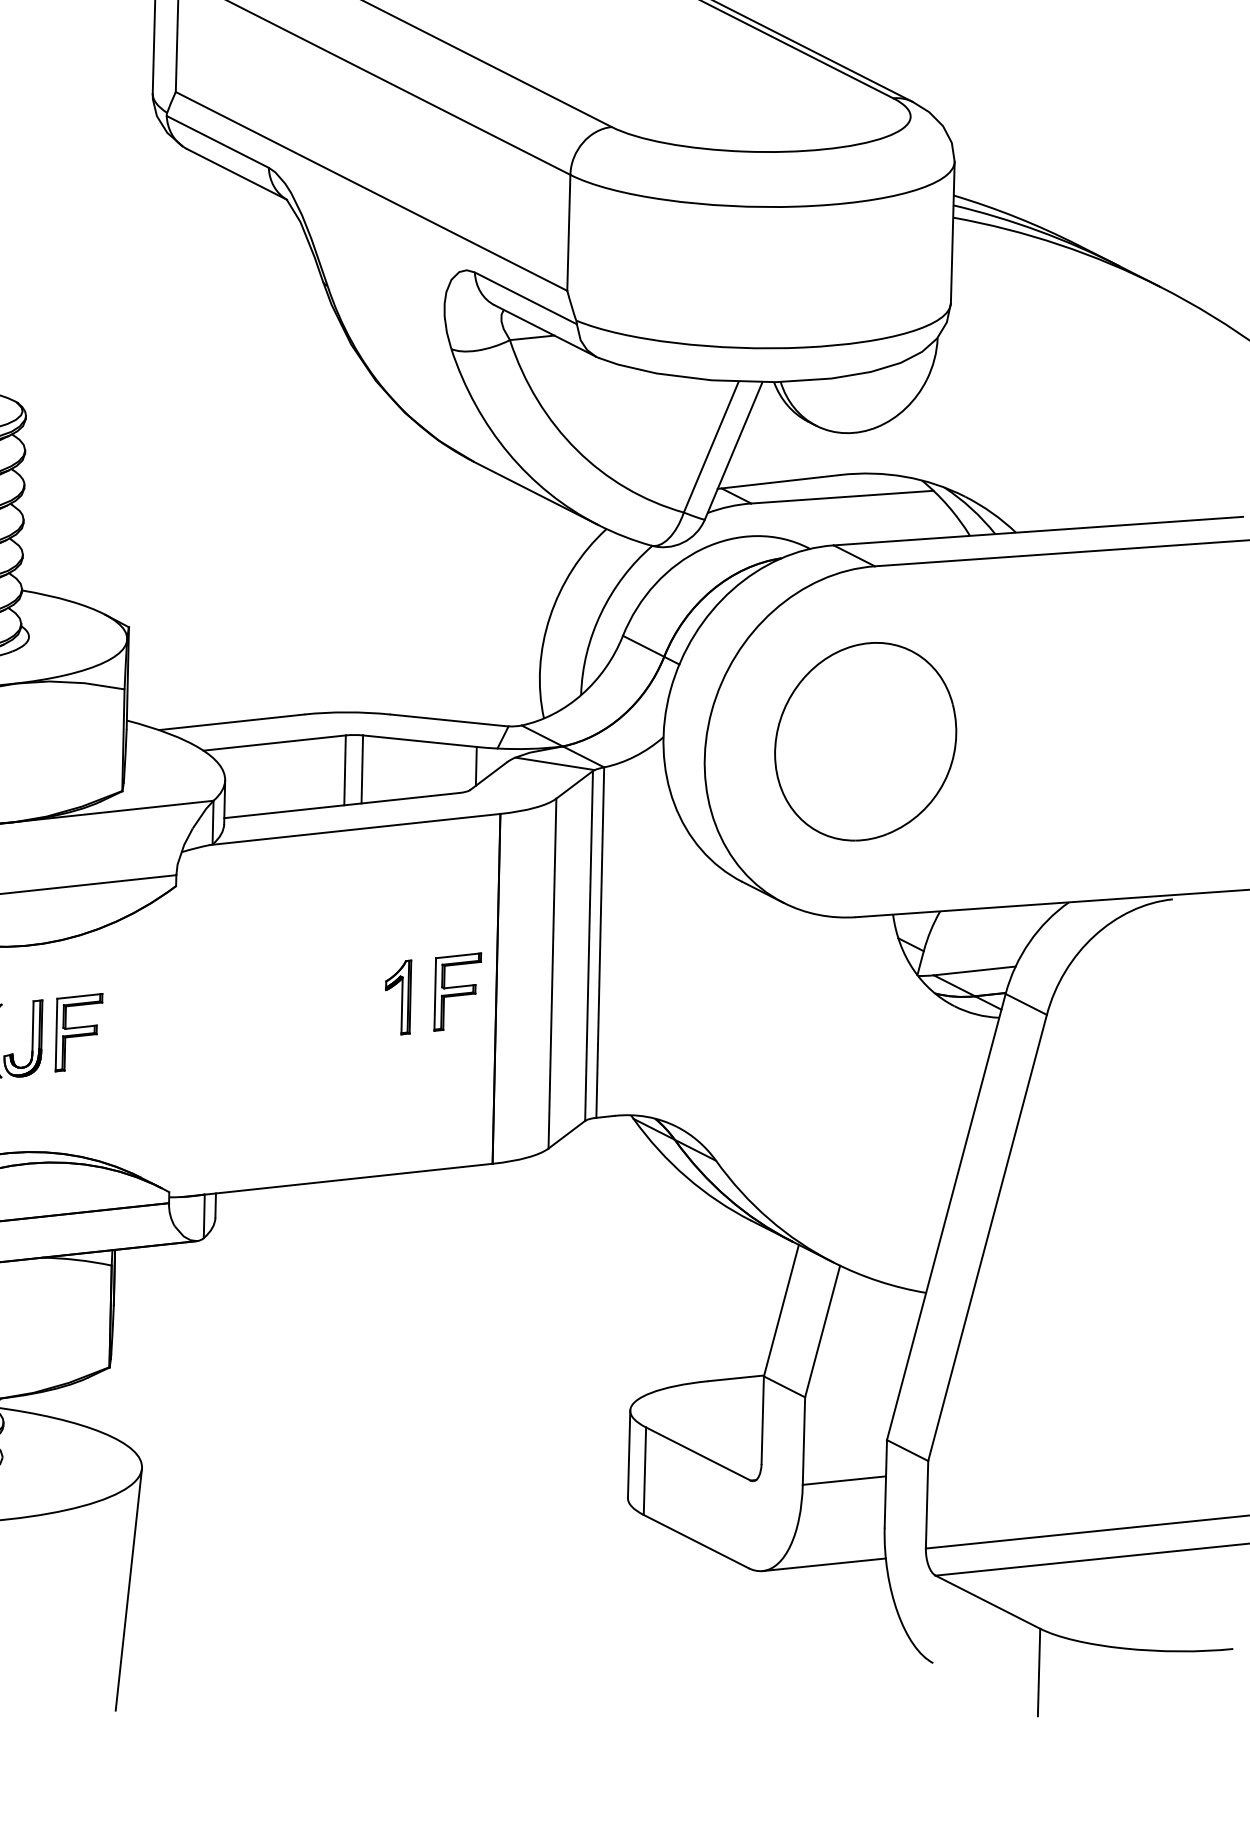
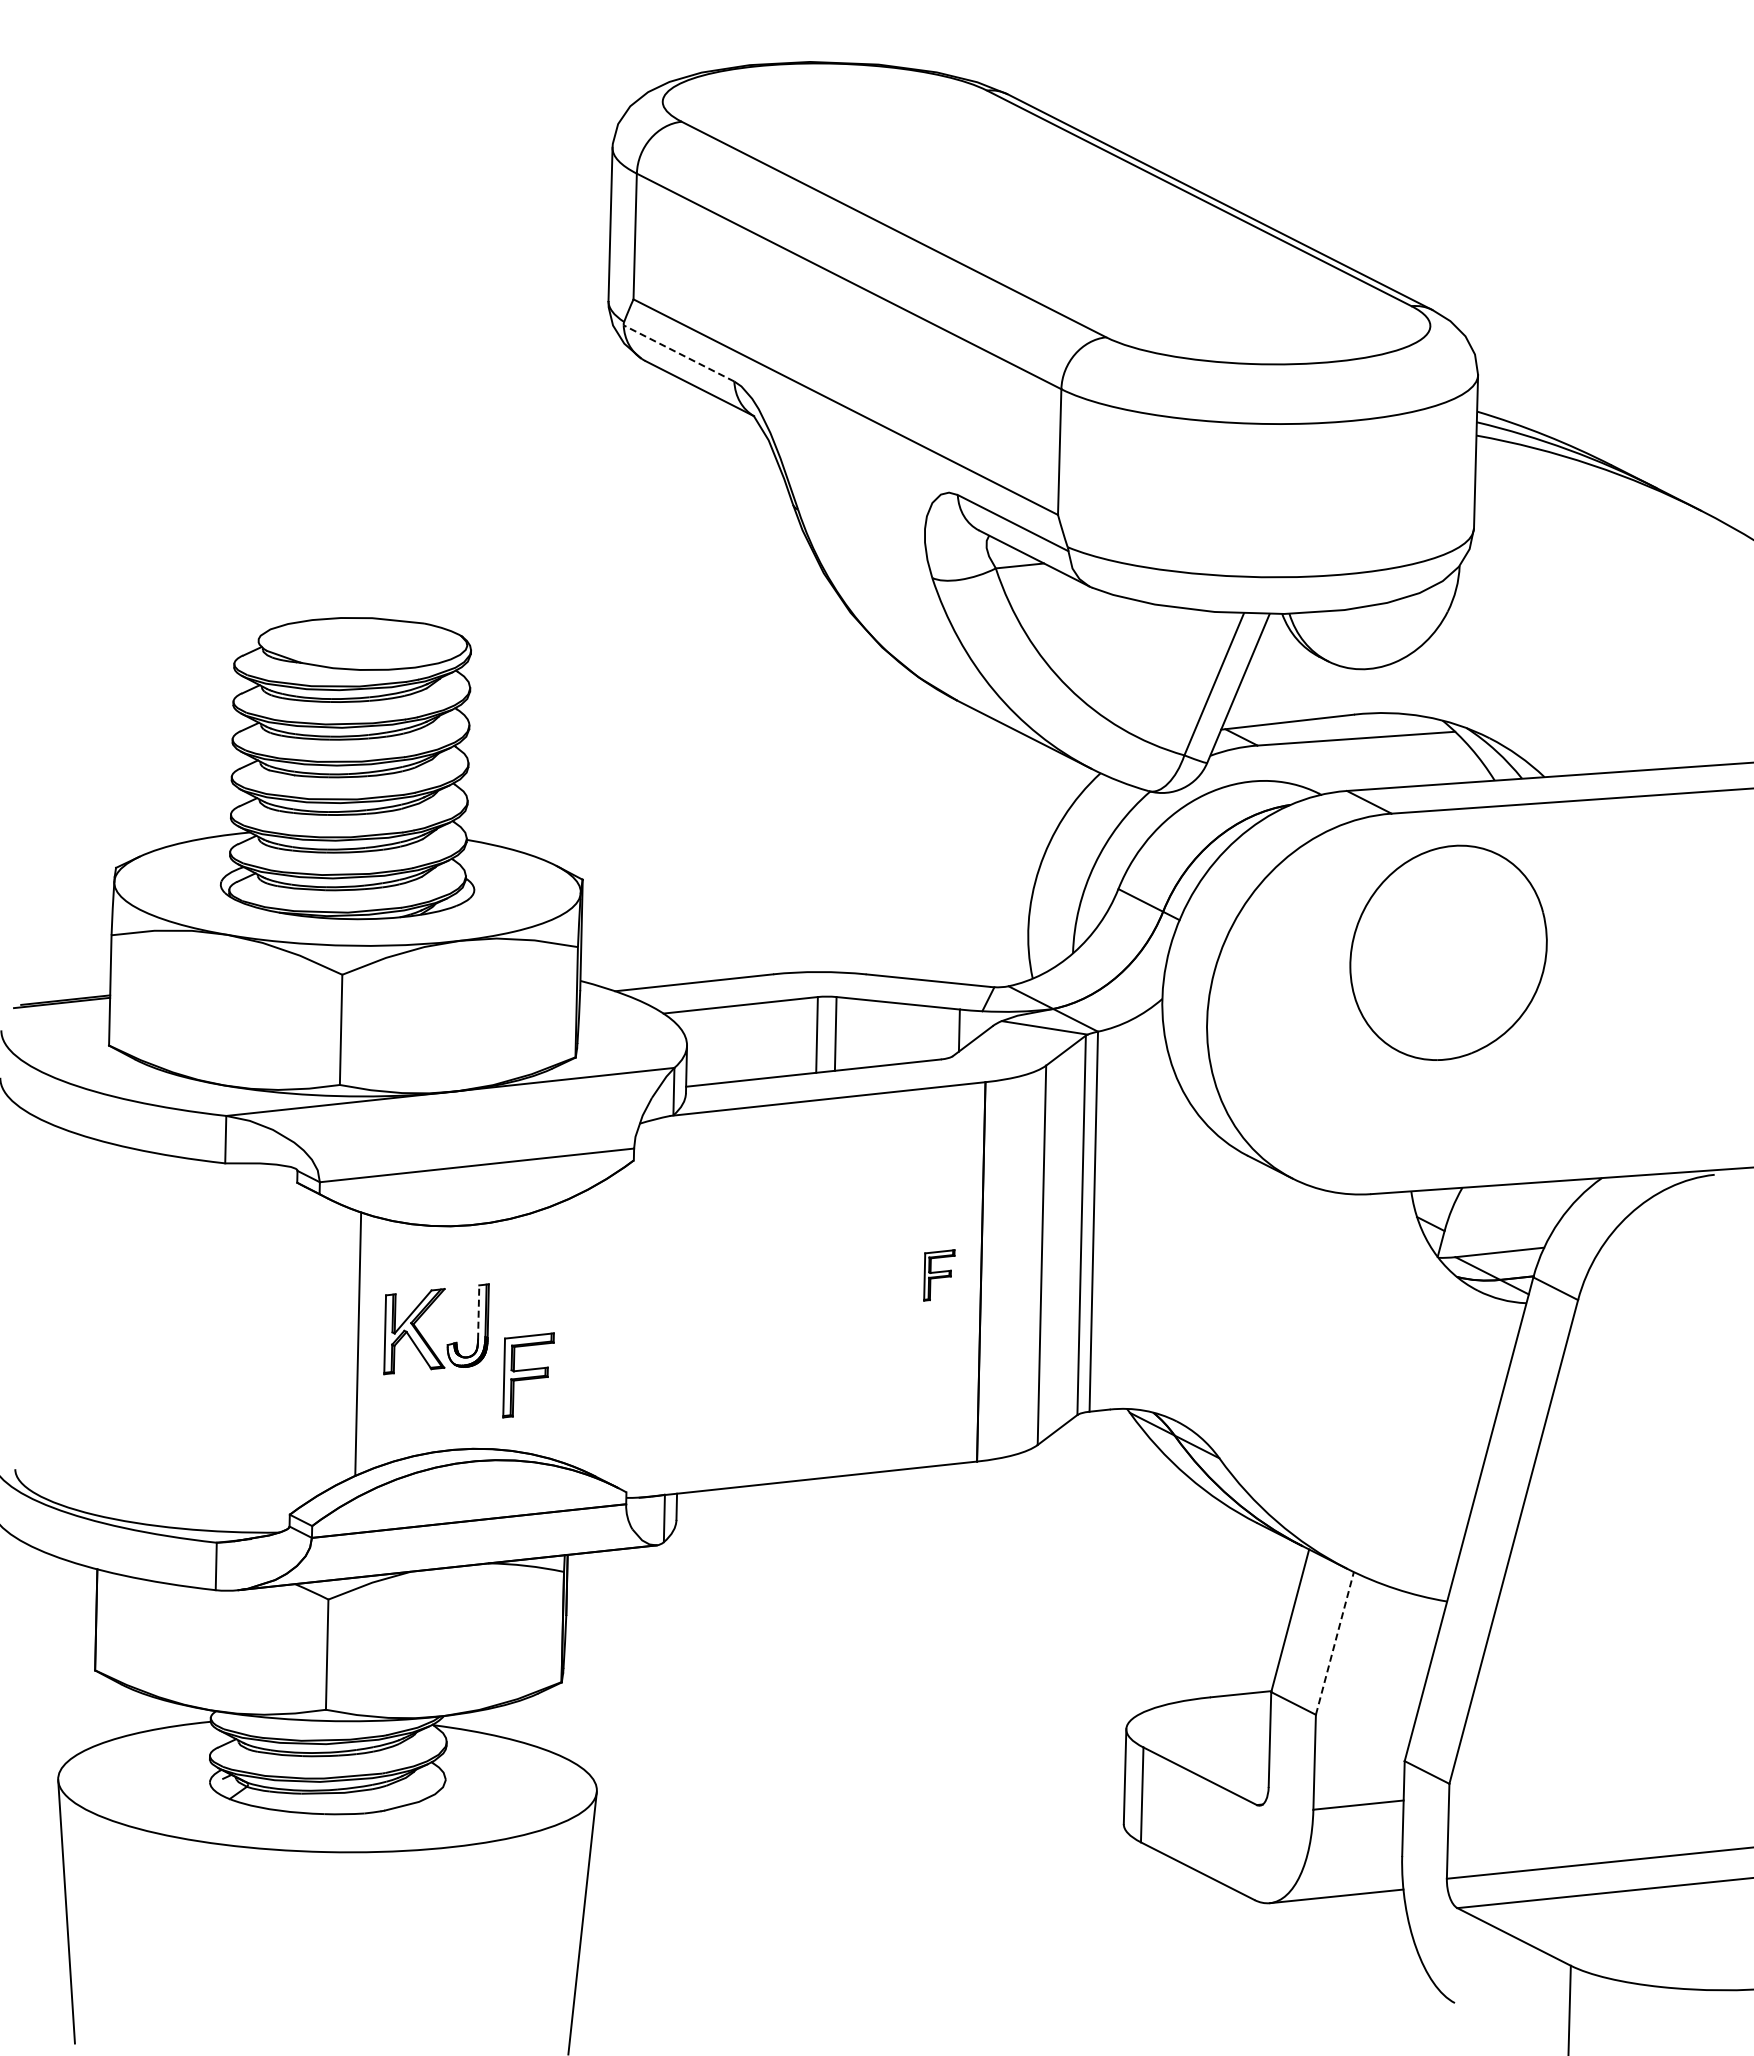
line: (217, 141) -> (678, 353), solid -> dashed
part: (865, 741) -> (1448, 952), moved
part: (457, 992) -> (939, 1275), size x0.6
part: (398, 997) -> (874, 1281), removed
line: (32, 1026) -> (478, 1312), solid -> dashed
part: (78, 1032) -> (528, 1375), moved
line: (822, 1331) -> (1334, 1643), solid -> dashed

